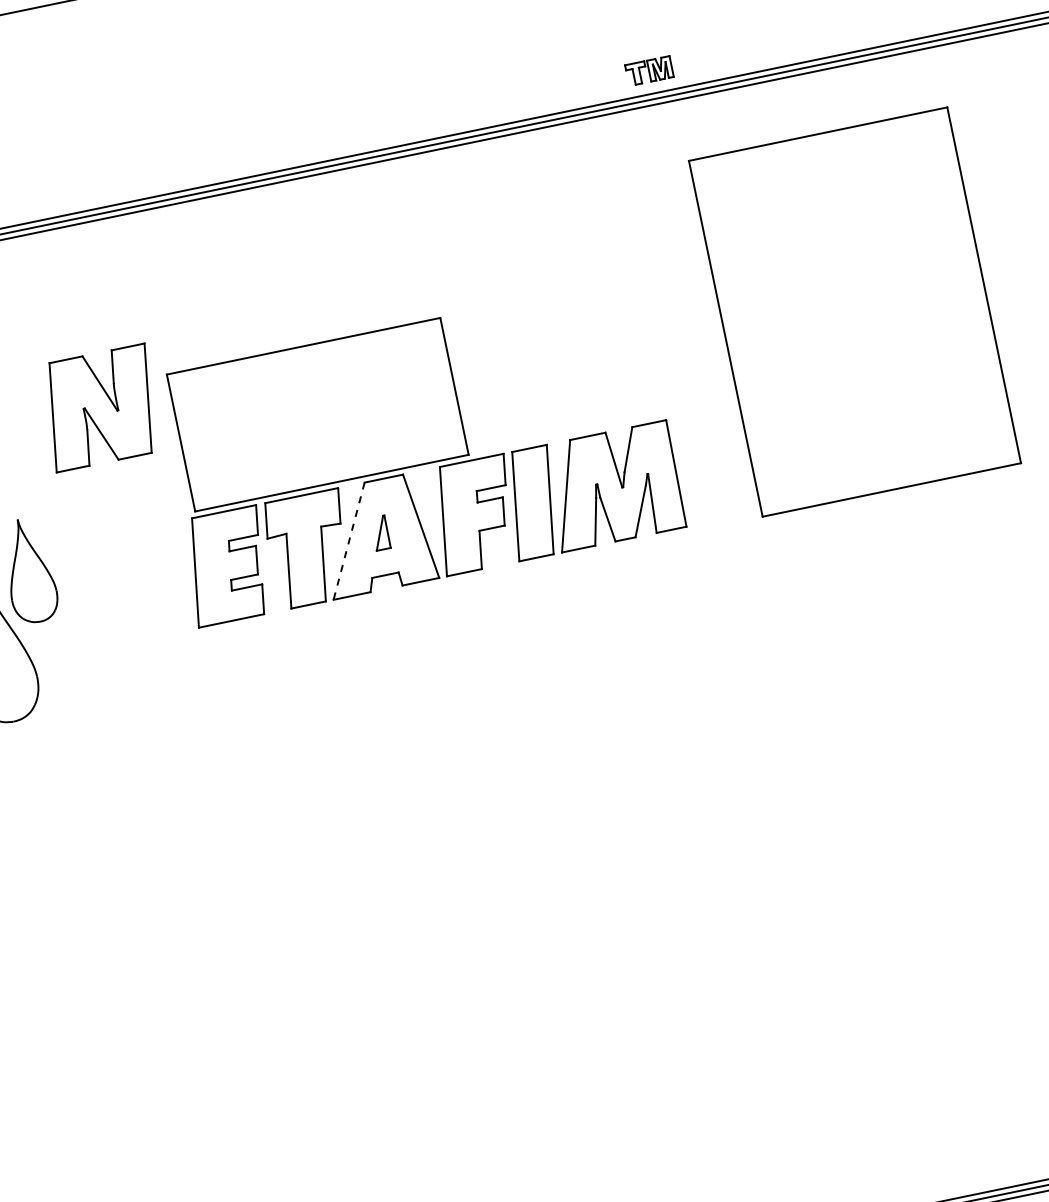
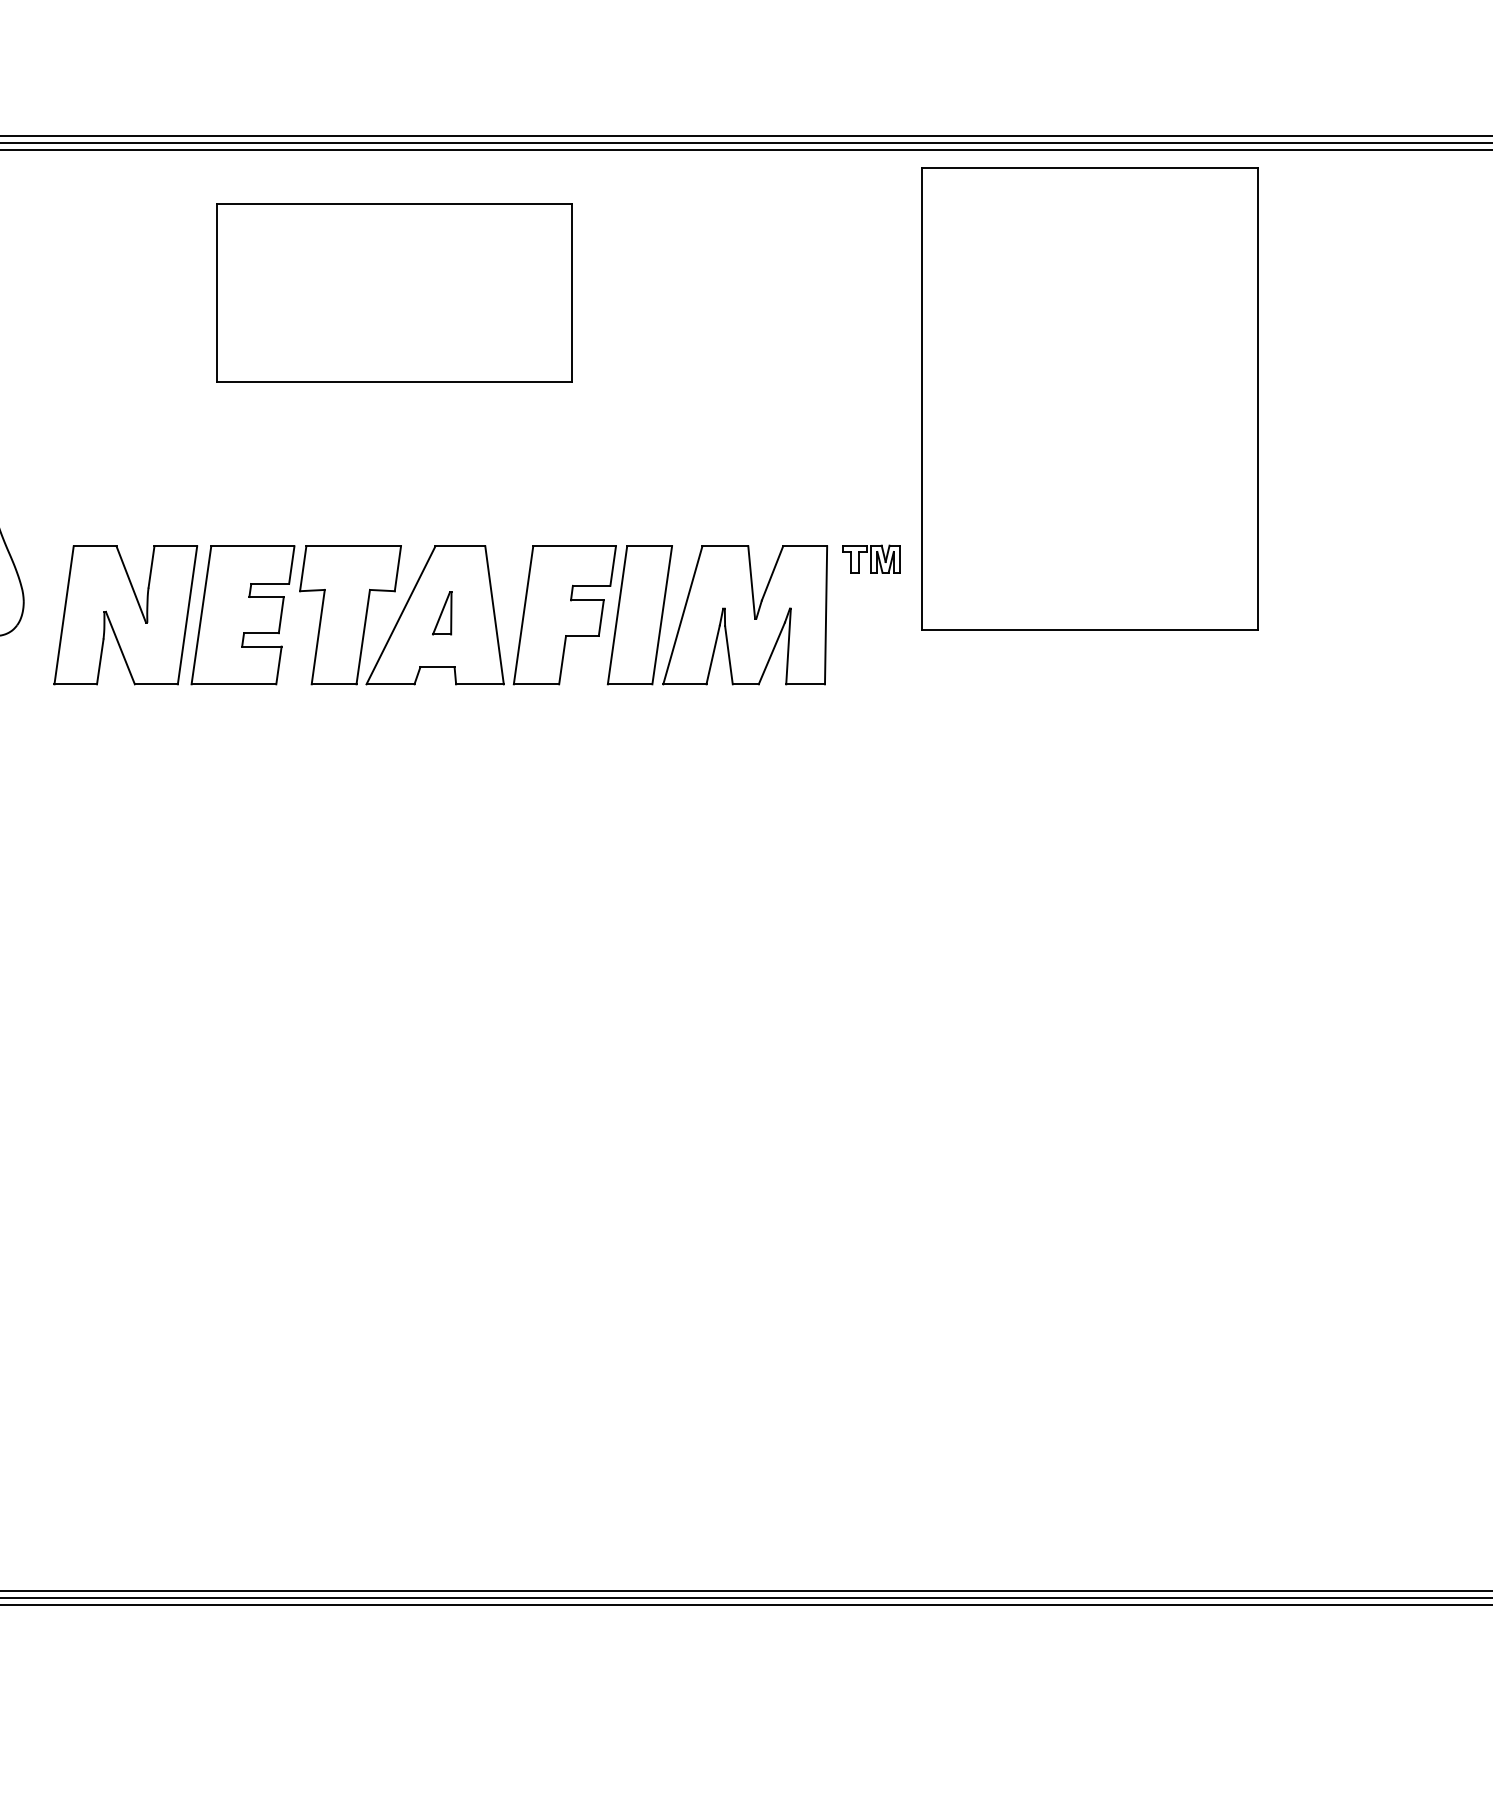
part: (649, 70) -> (871, 558), moved
part: (854, 311) -> (1089, 398), moved
part: (100, 408) -> (125, 615), moved
part: (317, 414) -> (394, 292), moved
line: (348, 541) -> (400, 615), dashed -> solid

